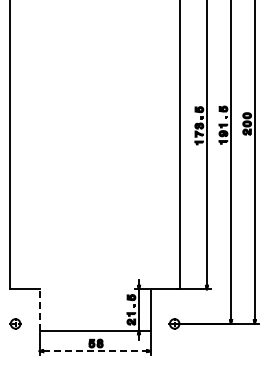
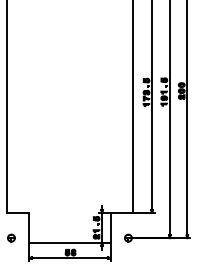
line: (39, 310) -> (29, 228), dashed -> solid
line: (95, 351) -> (70, 258), dashed -> solid

